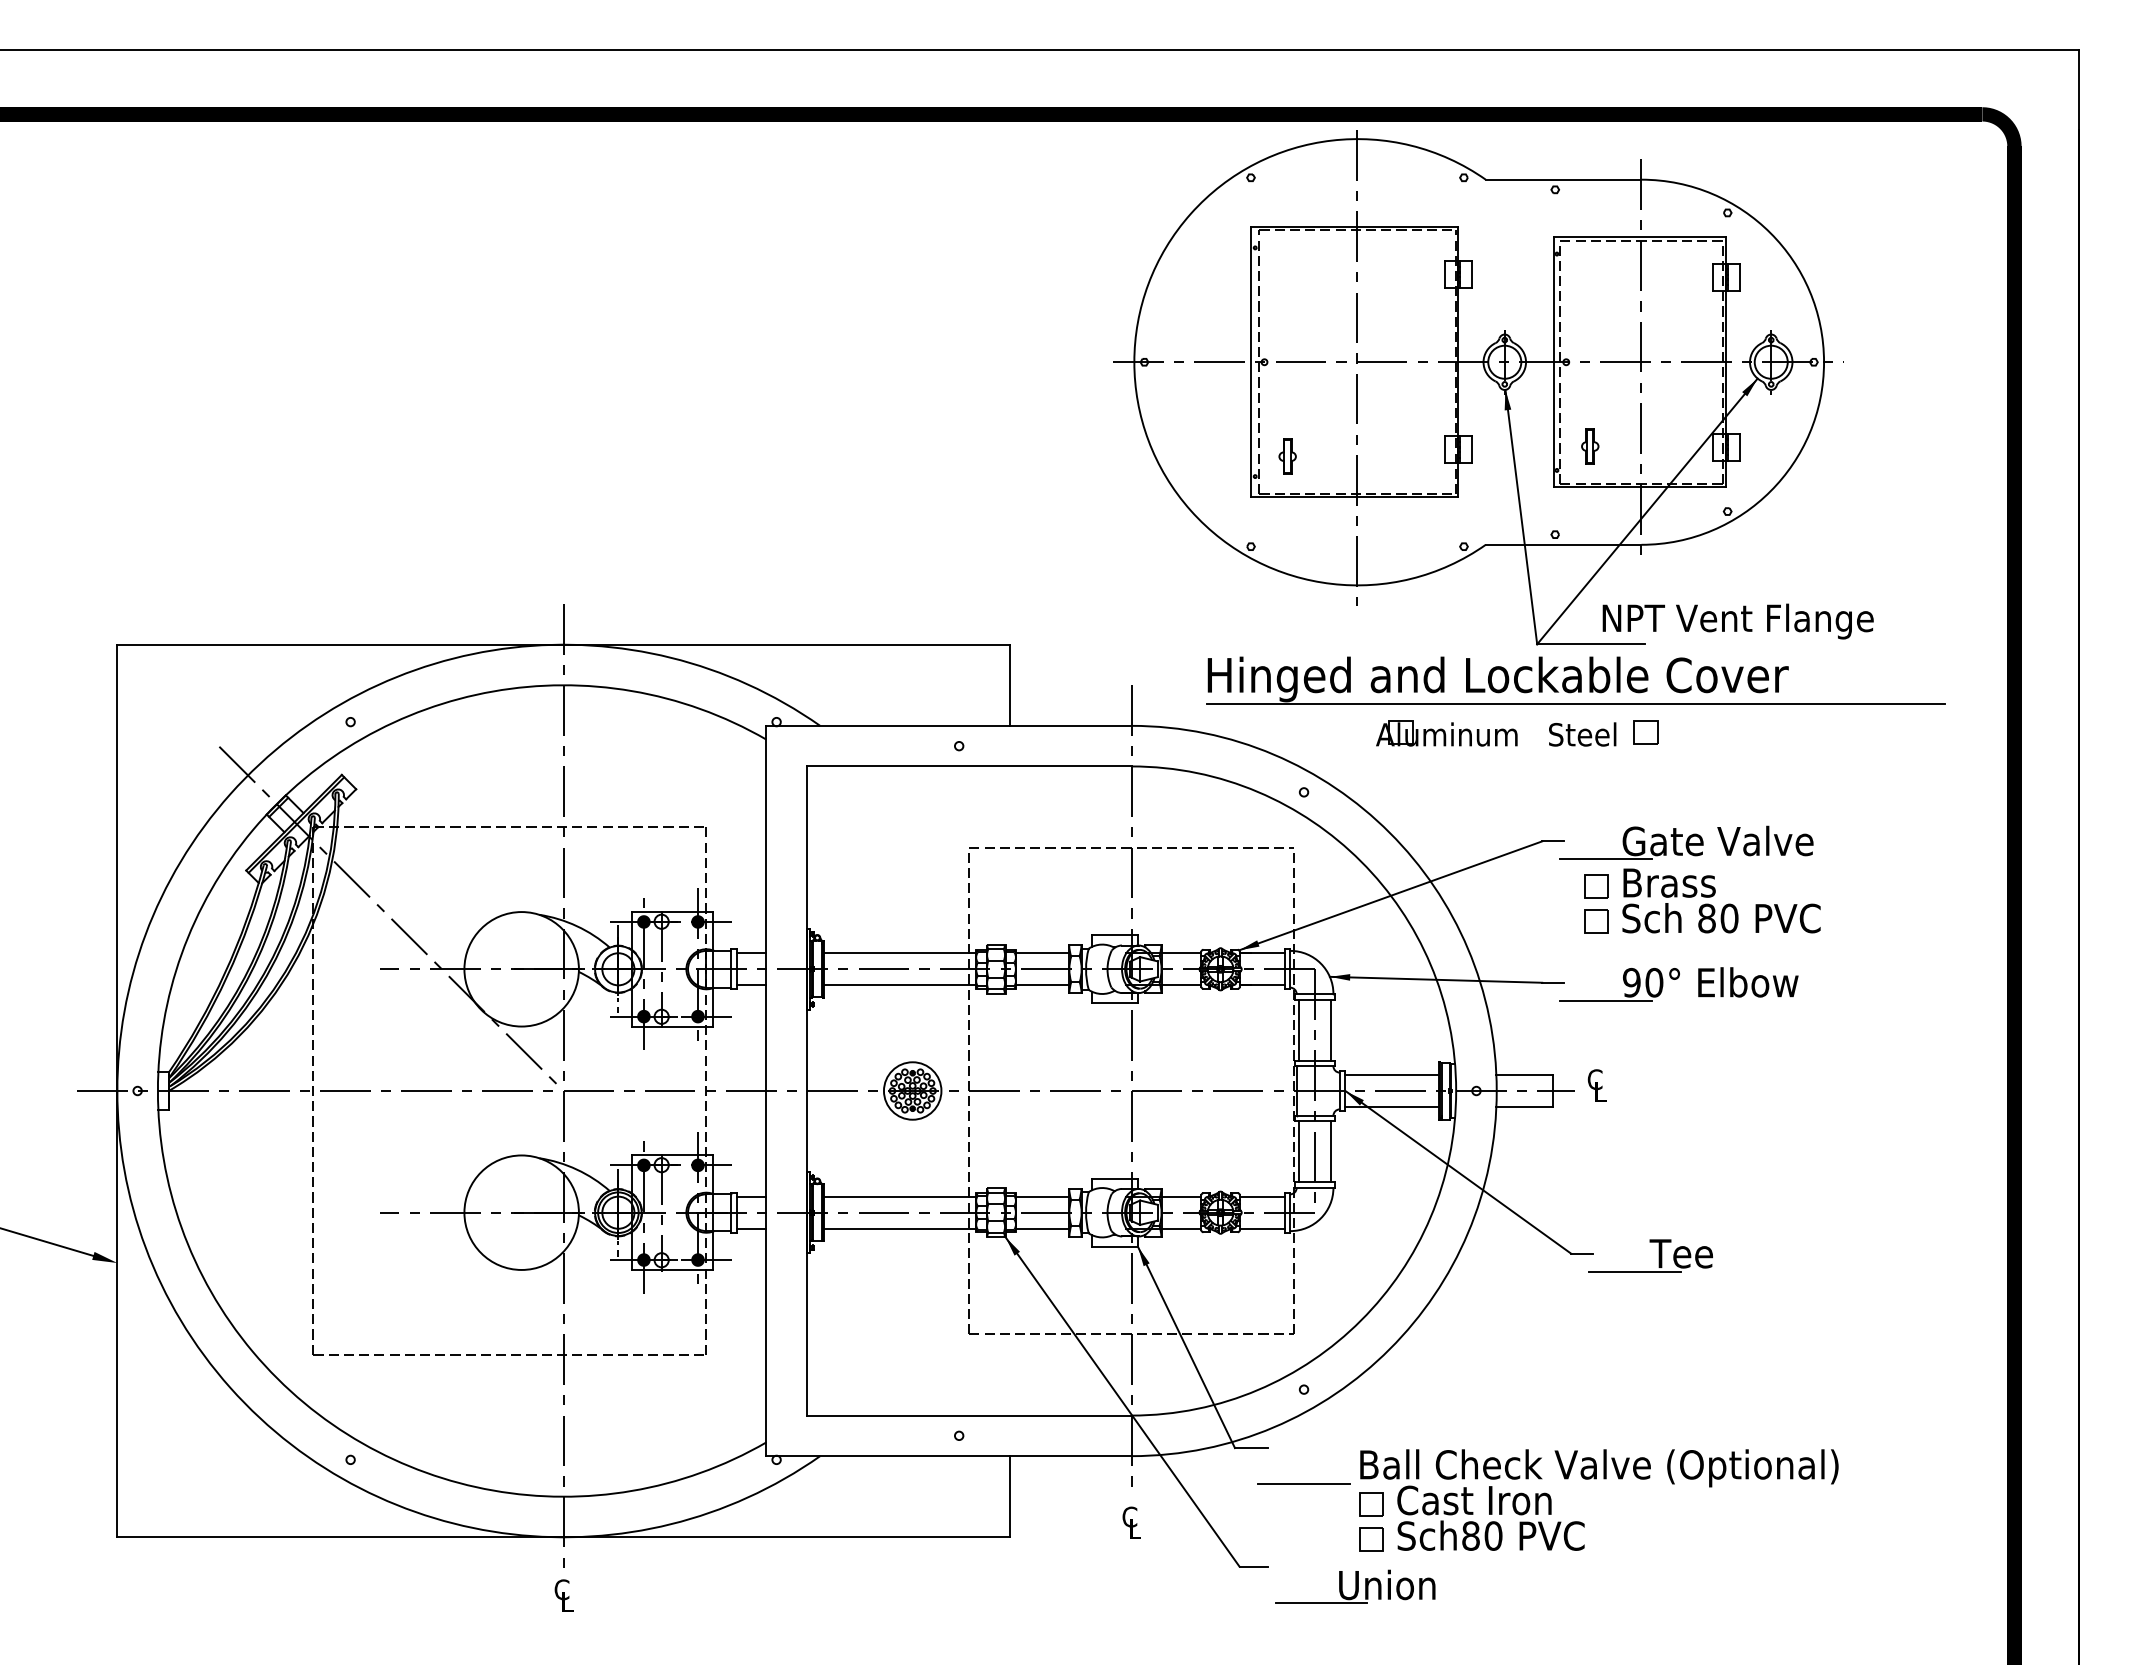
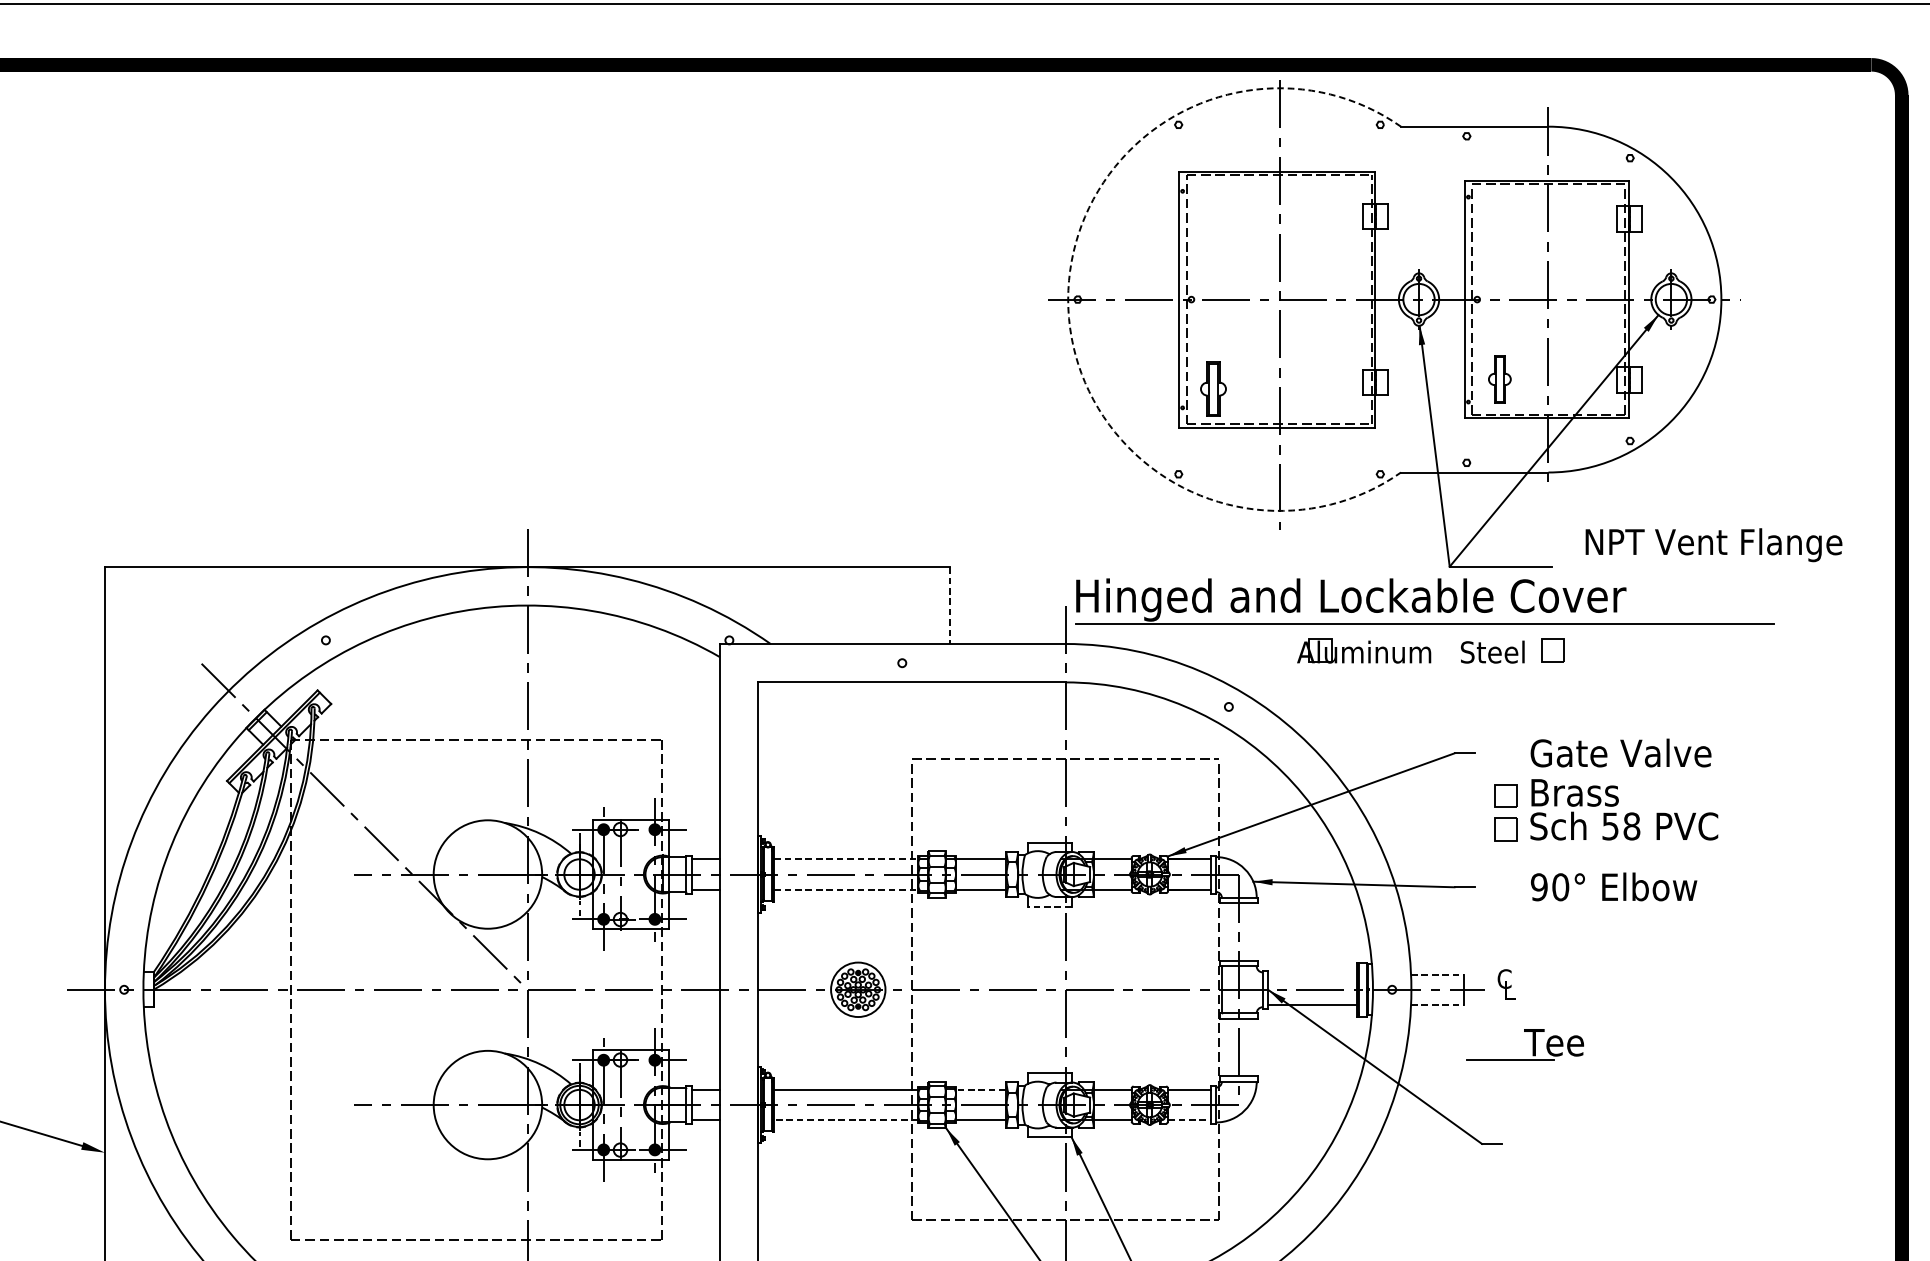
arc: (1134, 362) -> (1068, 299), solid -> dashed
part: (1590, 446) -> (1500, 379), size x1.4
part: (1287, 456) -> (1213, 388), size x1.6
text: (1737, 621) -> (1713, 545), moved
part: (1575, 680) -> (1424, 601), moved
line: (1009, 685) -> (949, 605), solid -> dashed
line: (1606, 859) -> (1515, 770), removed
text: (1718, 918) -> (1621, 826), 80 -> 58
line: (899, 953) -> (845, 859), solid -> dashed
line: (899, 985) -> (845, 889), solid -> dashed
line: (1606, 1000) -> (1515, 904), removed
line: (1115, 1003) -> (1050, 906), solid -> dashed
line: (1298, 1029) -> (1223, 931), removed
line: (1331, 1029) -> (1254, 931), removed
line: (1392, 1074) -> (1312, 974), removed
line: (1524, 1074) -> (1437, 974), solid -> dashed
line: (1524, 1107) -> (1437, 1005), solid -> dashed
line: (1298, 1151) -> (1223, 1047), removed
line: (1331, 1151) -> (1254, 1047), removed
line: (1041, 1196) -> (980, 1089), solid -> dashed
line: (899, 1228) -> (845, 1120), solid -> dashed
line: (1262, 1228) -> (1189, 1120), solid -> dashed
part: (1658, 1255) -> (1532, 1044), moved

